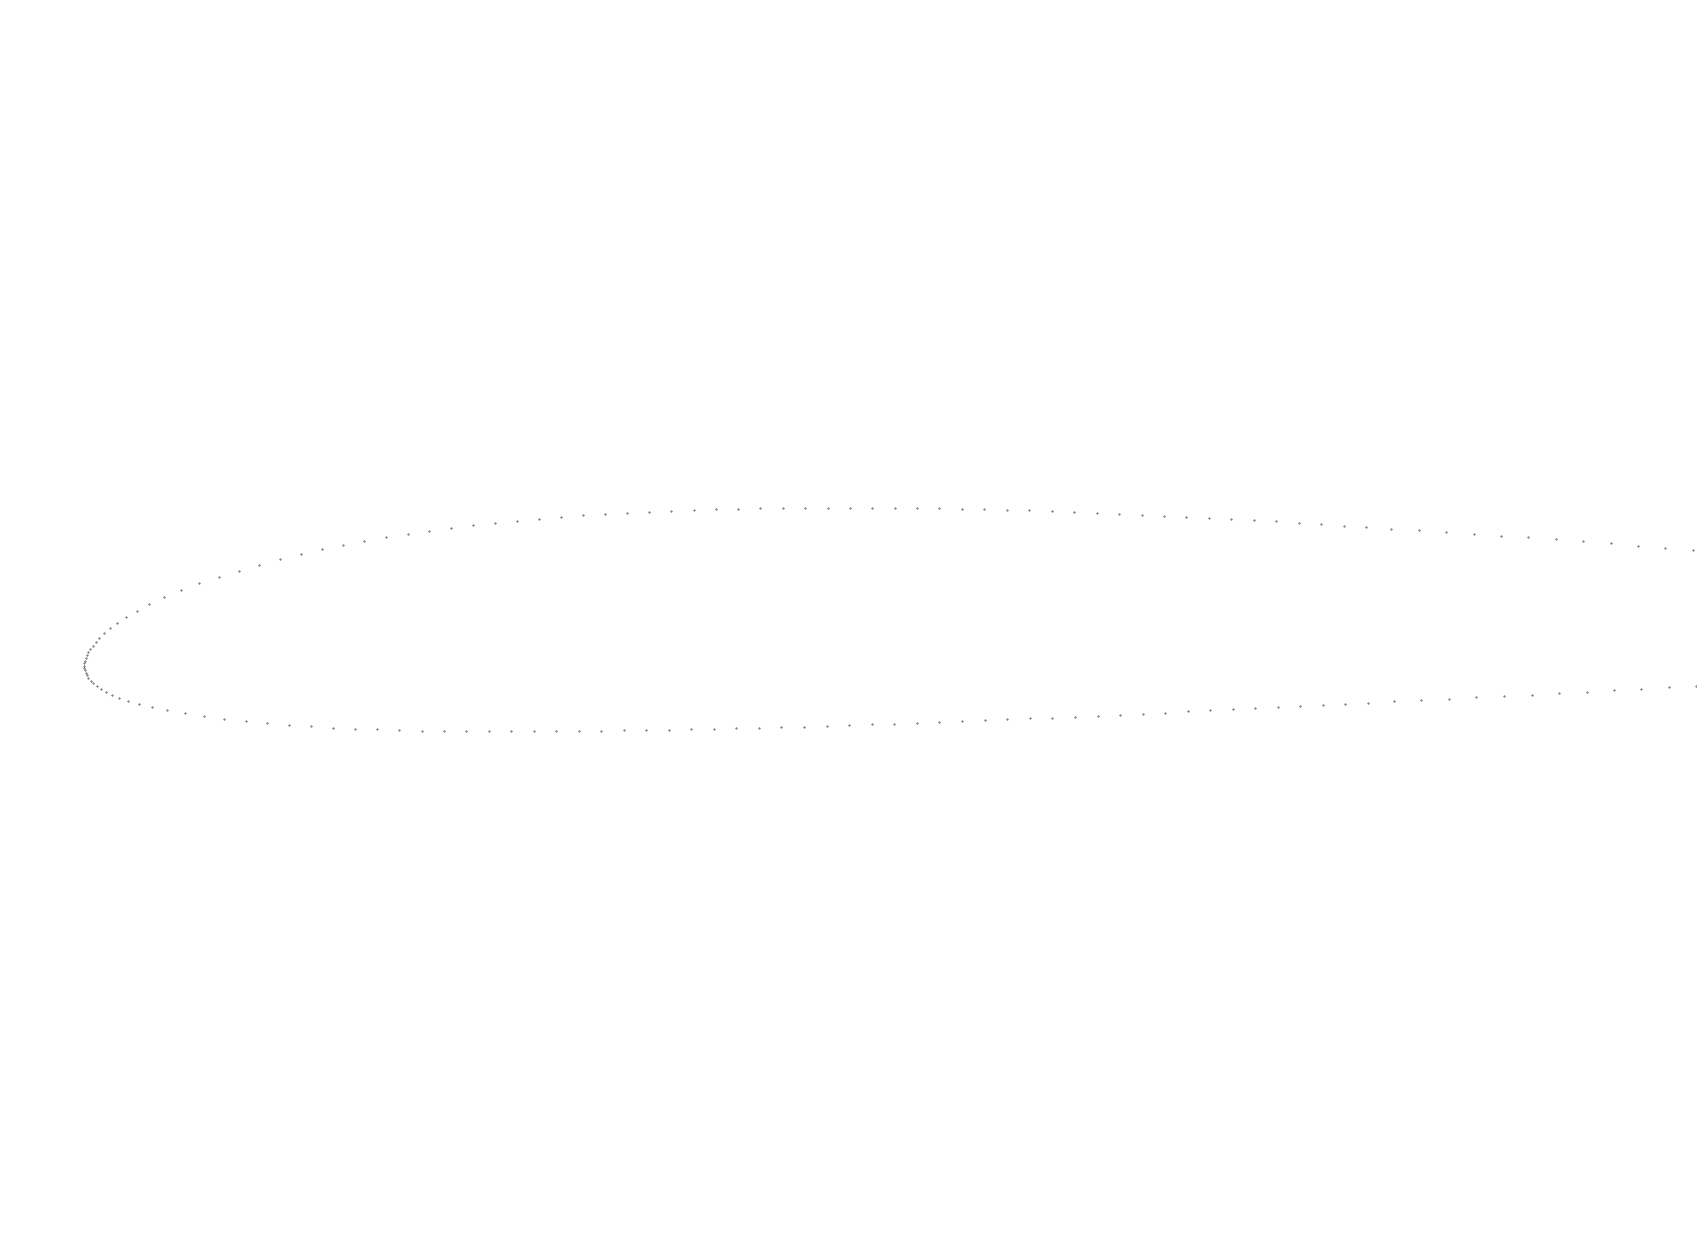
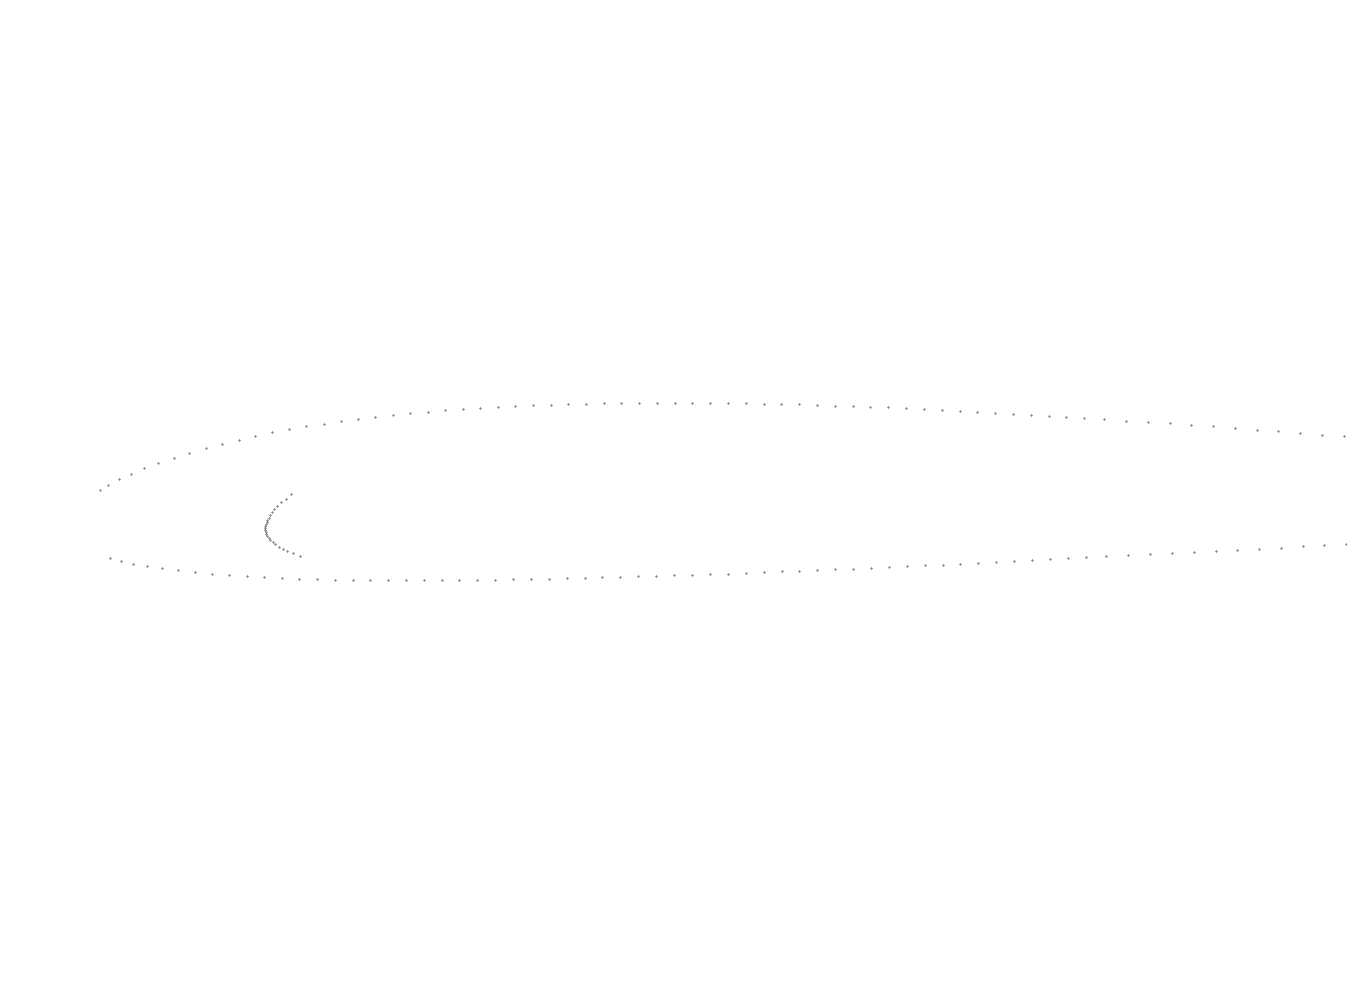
part: (88, 655) -> (268, 520), moved

